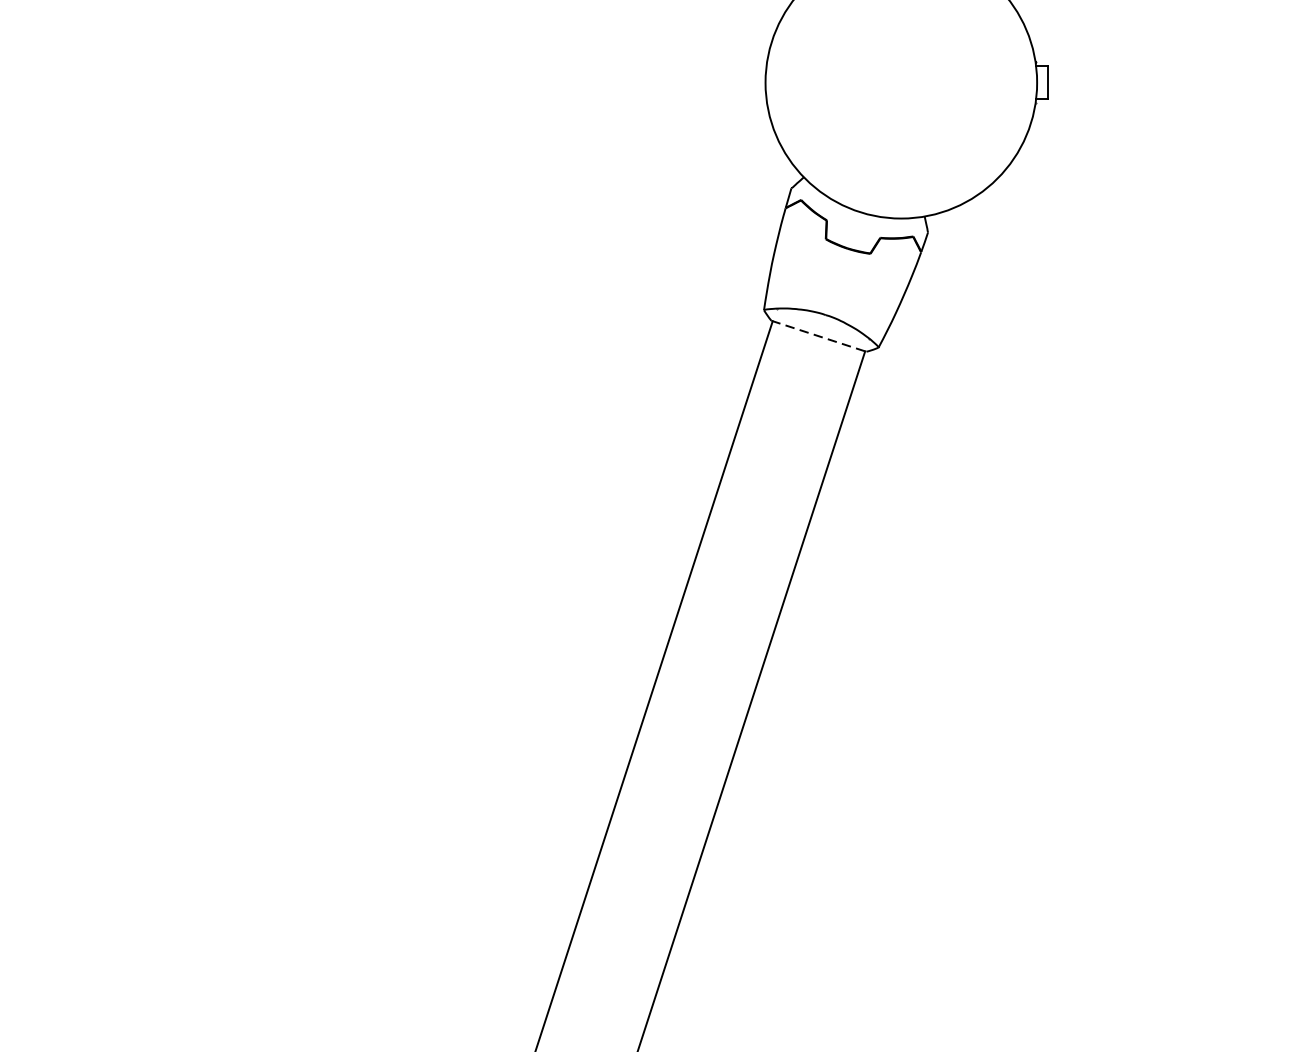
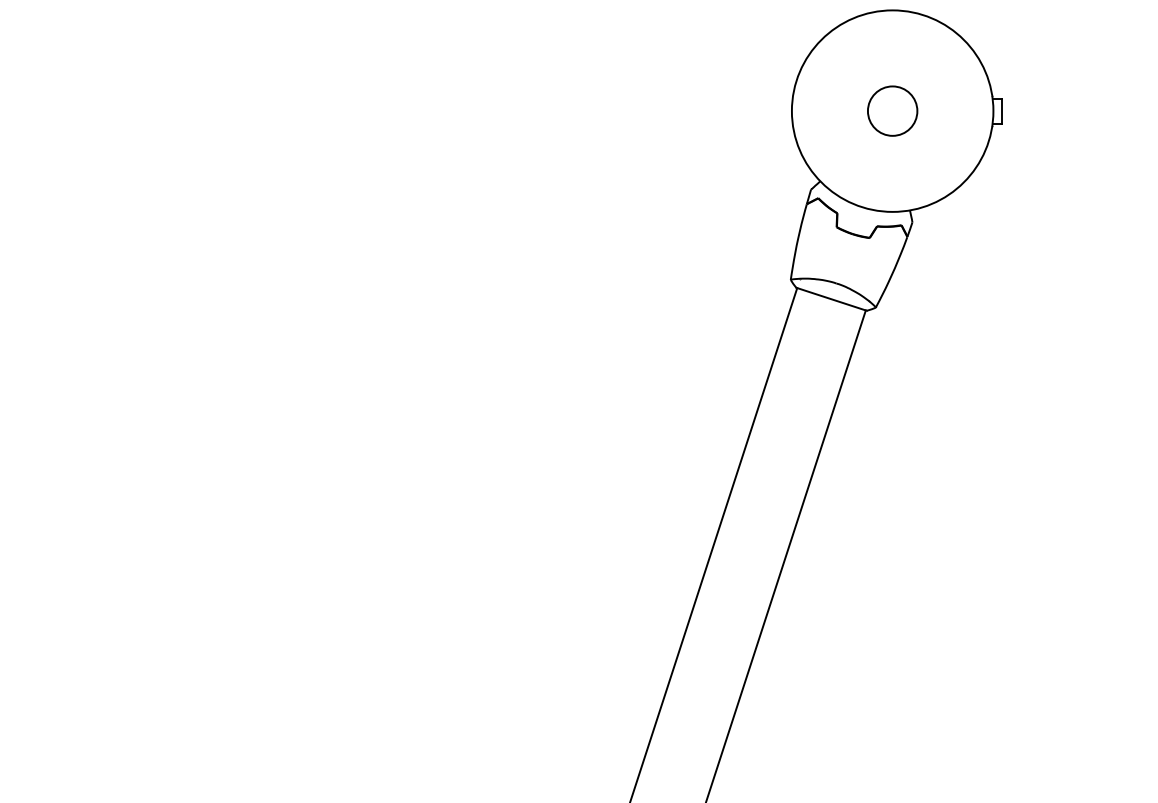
circle: (901, 81) -> (892, 110), added
line: (820, 336) -> (832, 299), dashed -> solid

